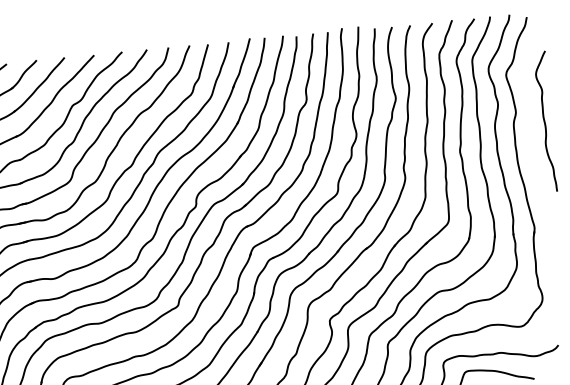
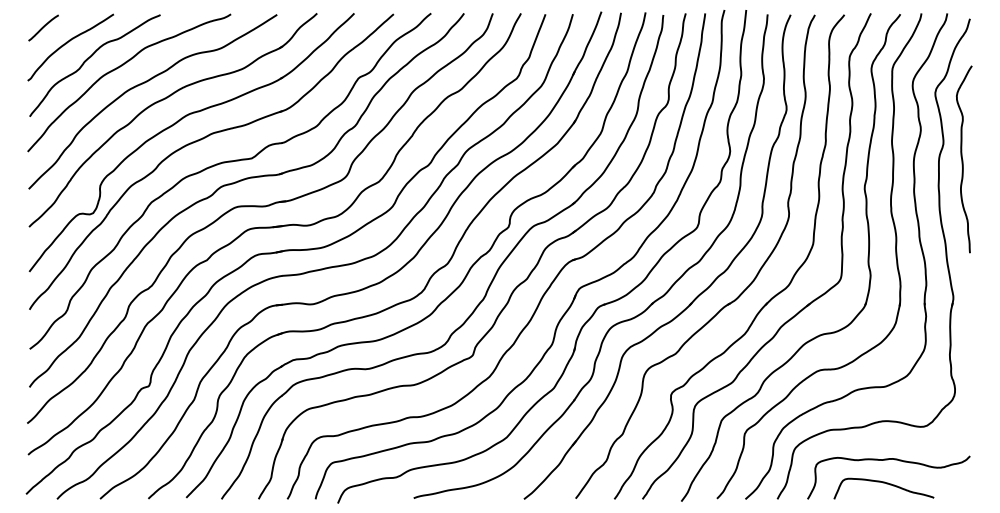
curve: (545, 121) -> (963, 159), moved

